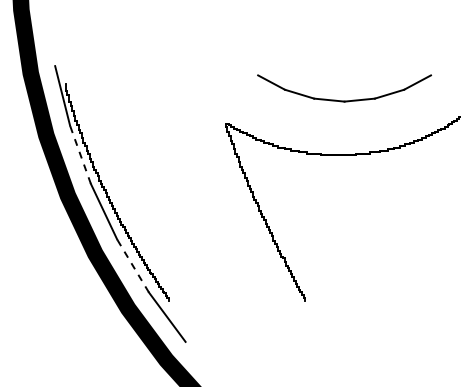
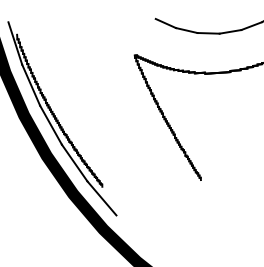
line: (80, 154) -> (31, 84), dashed -> solid
line: (133, 266) -> (75, 163), dashed -> solid

